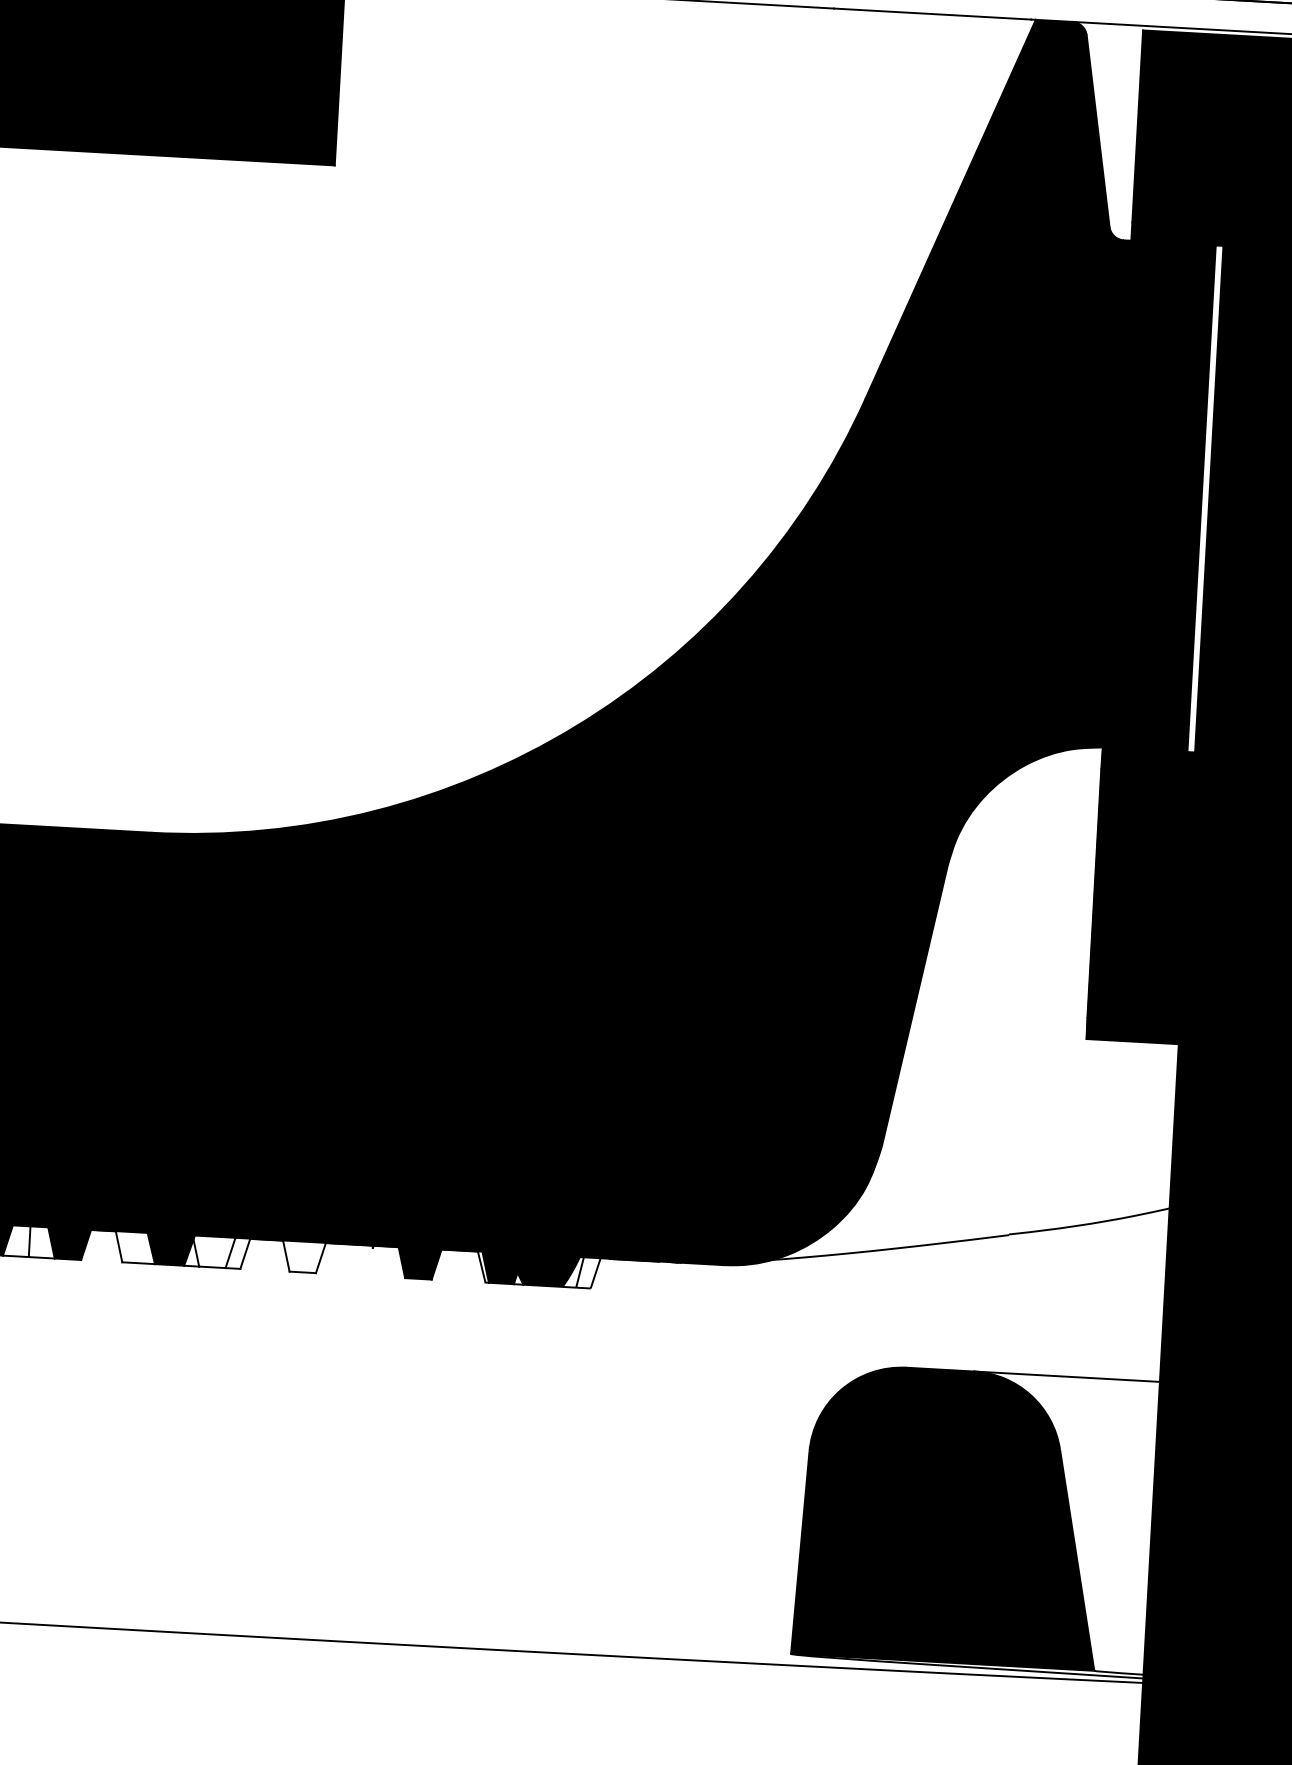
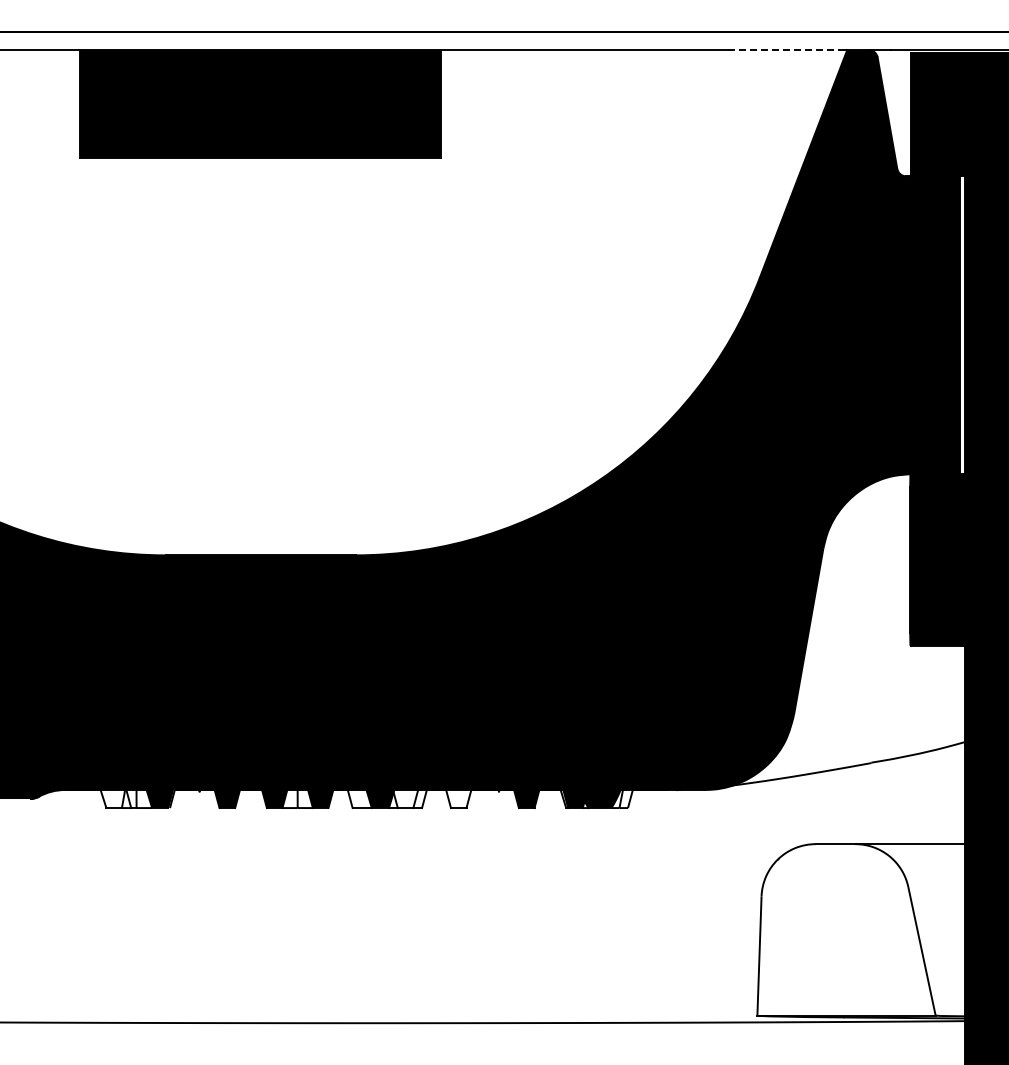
line: (932, 13) -> (786, 49), solid -> dashed
fill: (950, 1515) -> (846, 929), removed

